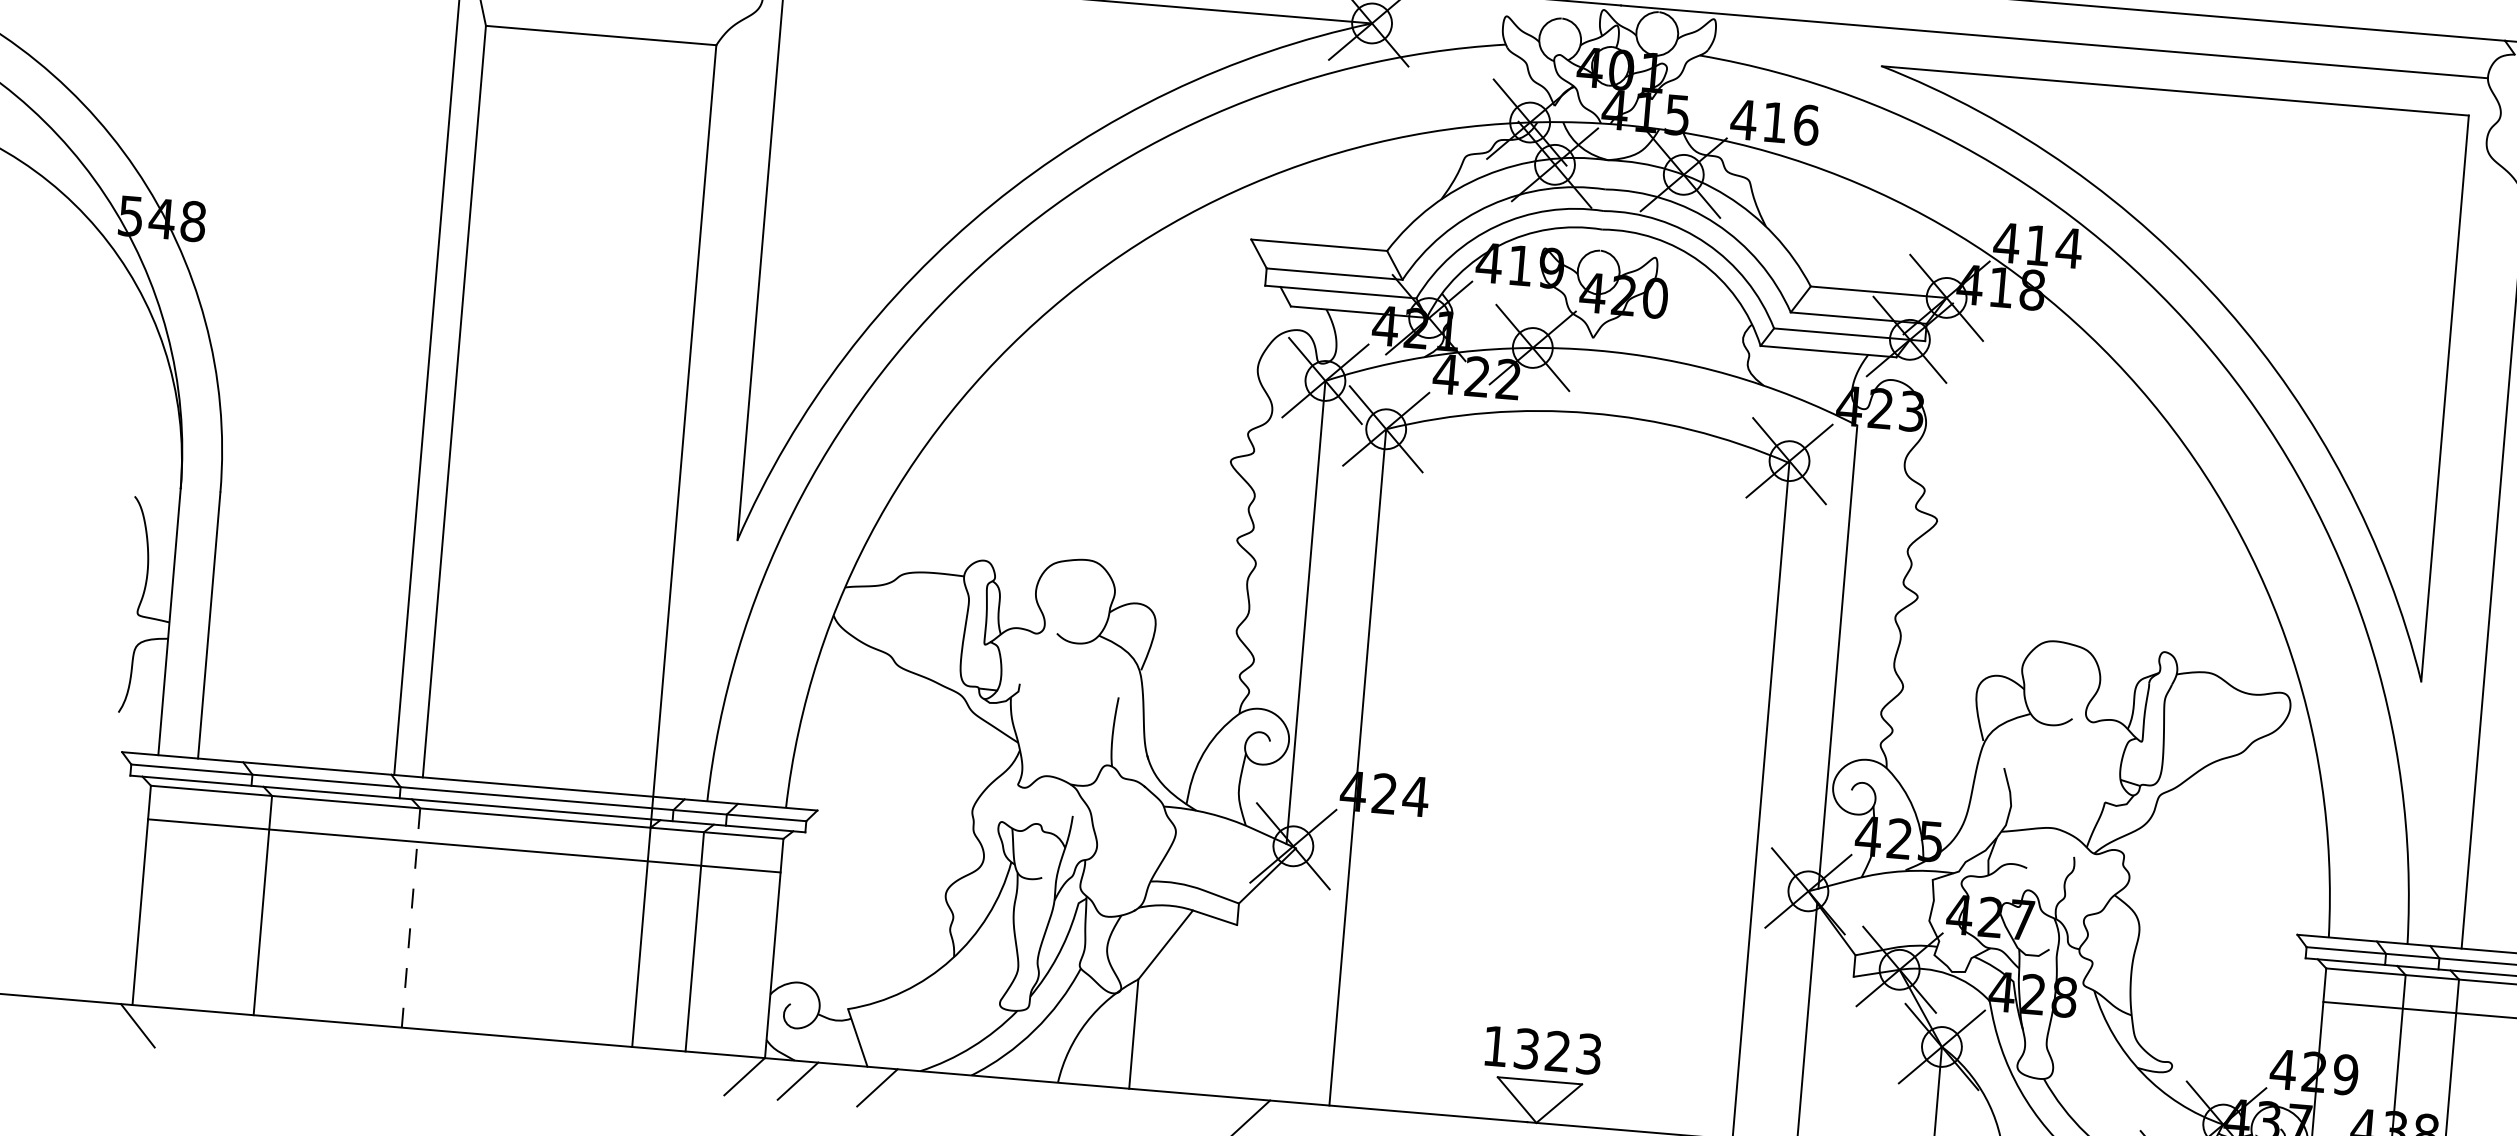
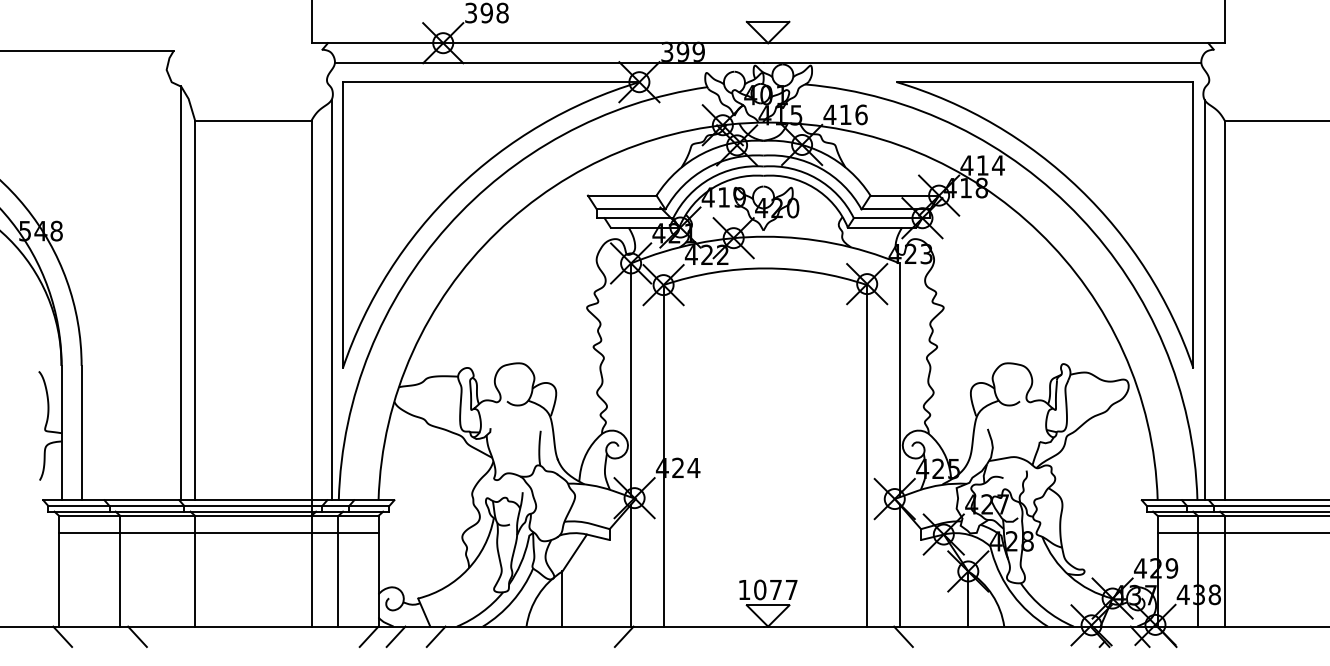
line: (726, 402) -> (331, 299), added
line: (2454, 547) -> (1204, 299), added
line: (411, 916) -> (195, 570), dashed -> solid
line: (1276, 979) -> (631, 565), added
line: (286, 1037) -> (137, 636), added
text: (1557, 1050) -> (775, 589), 1323 -> 1077

